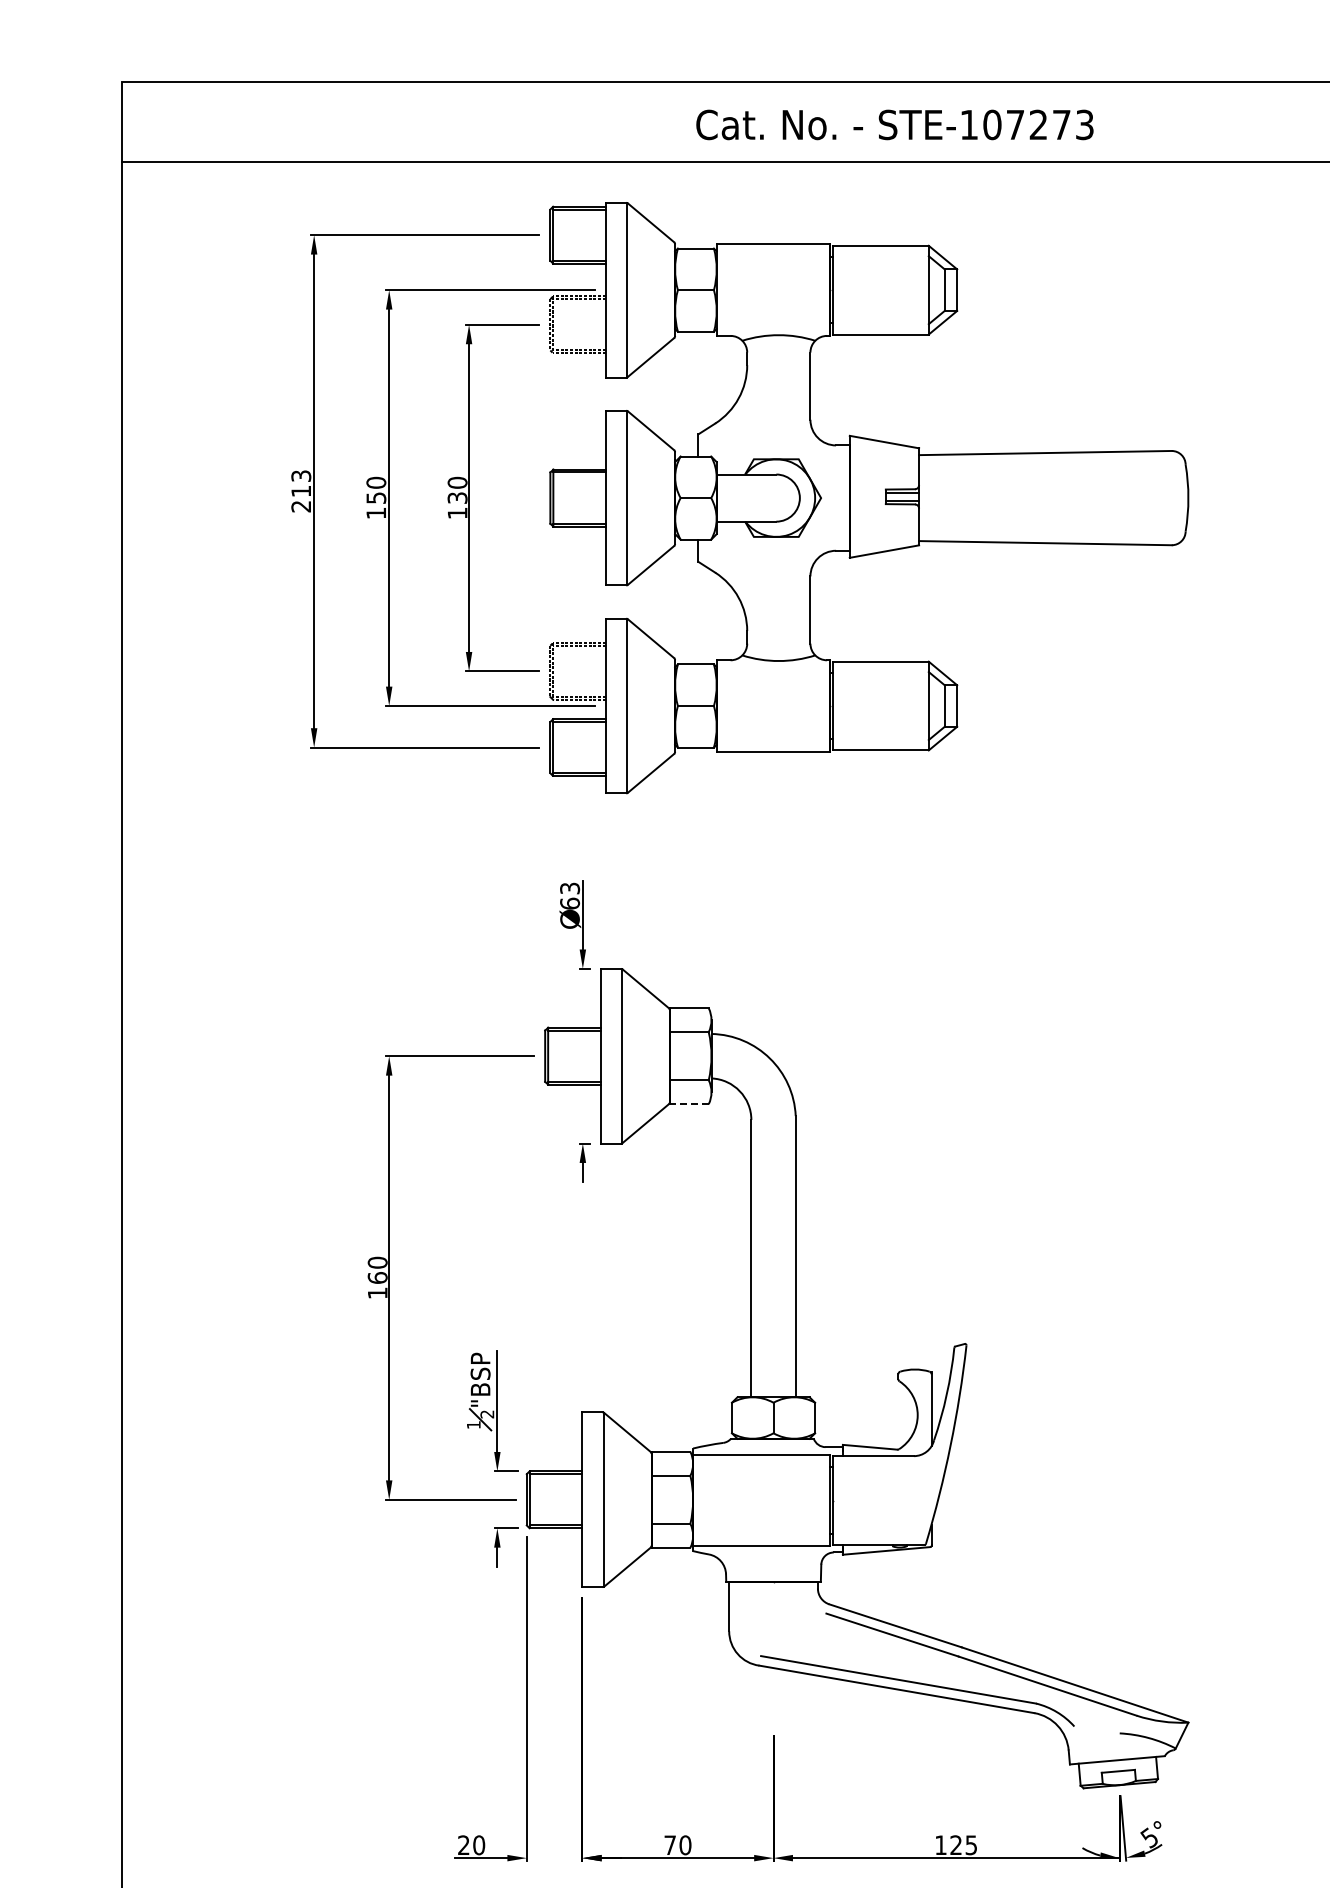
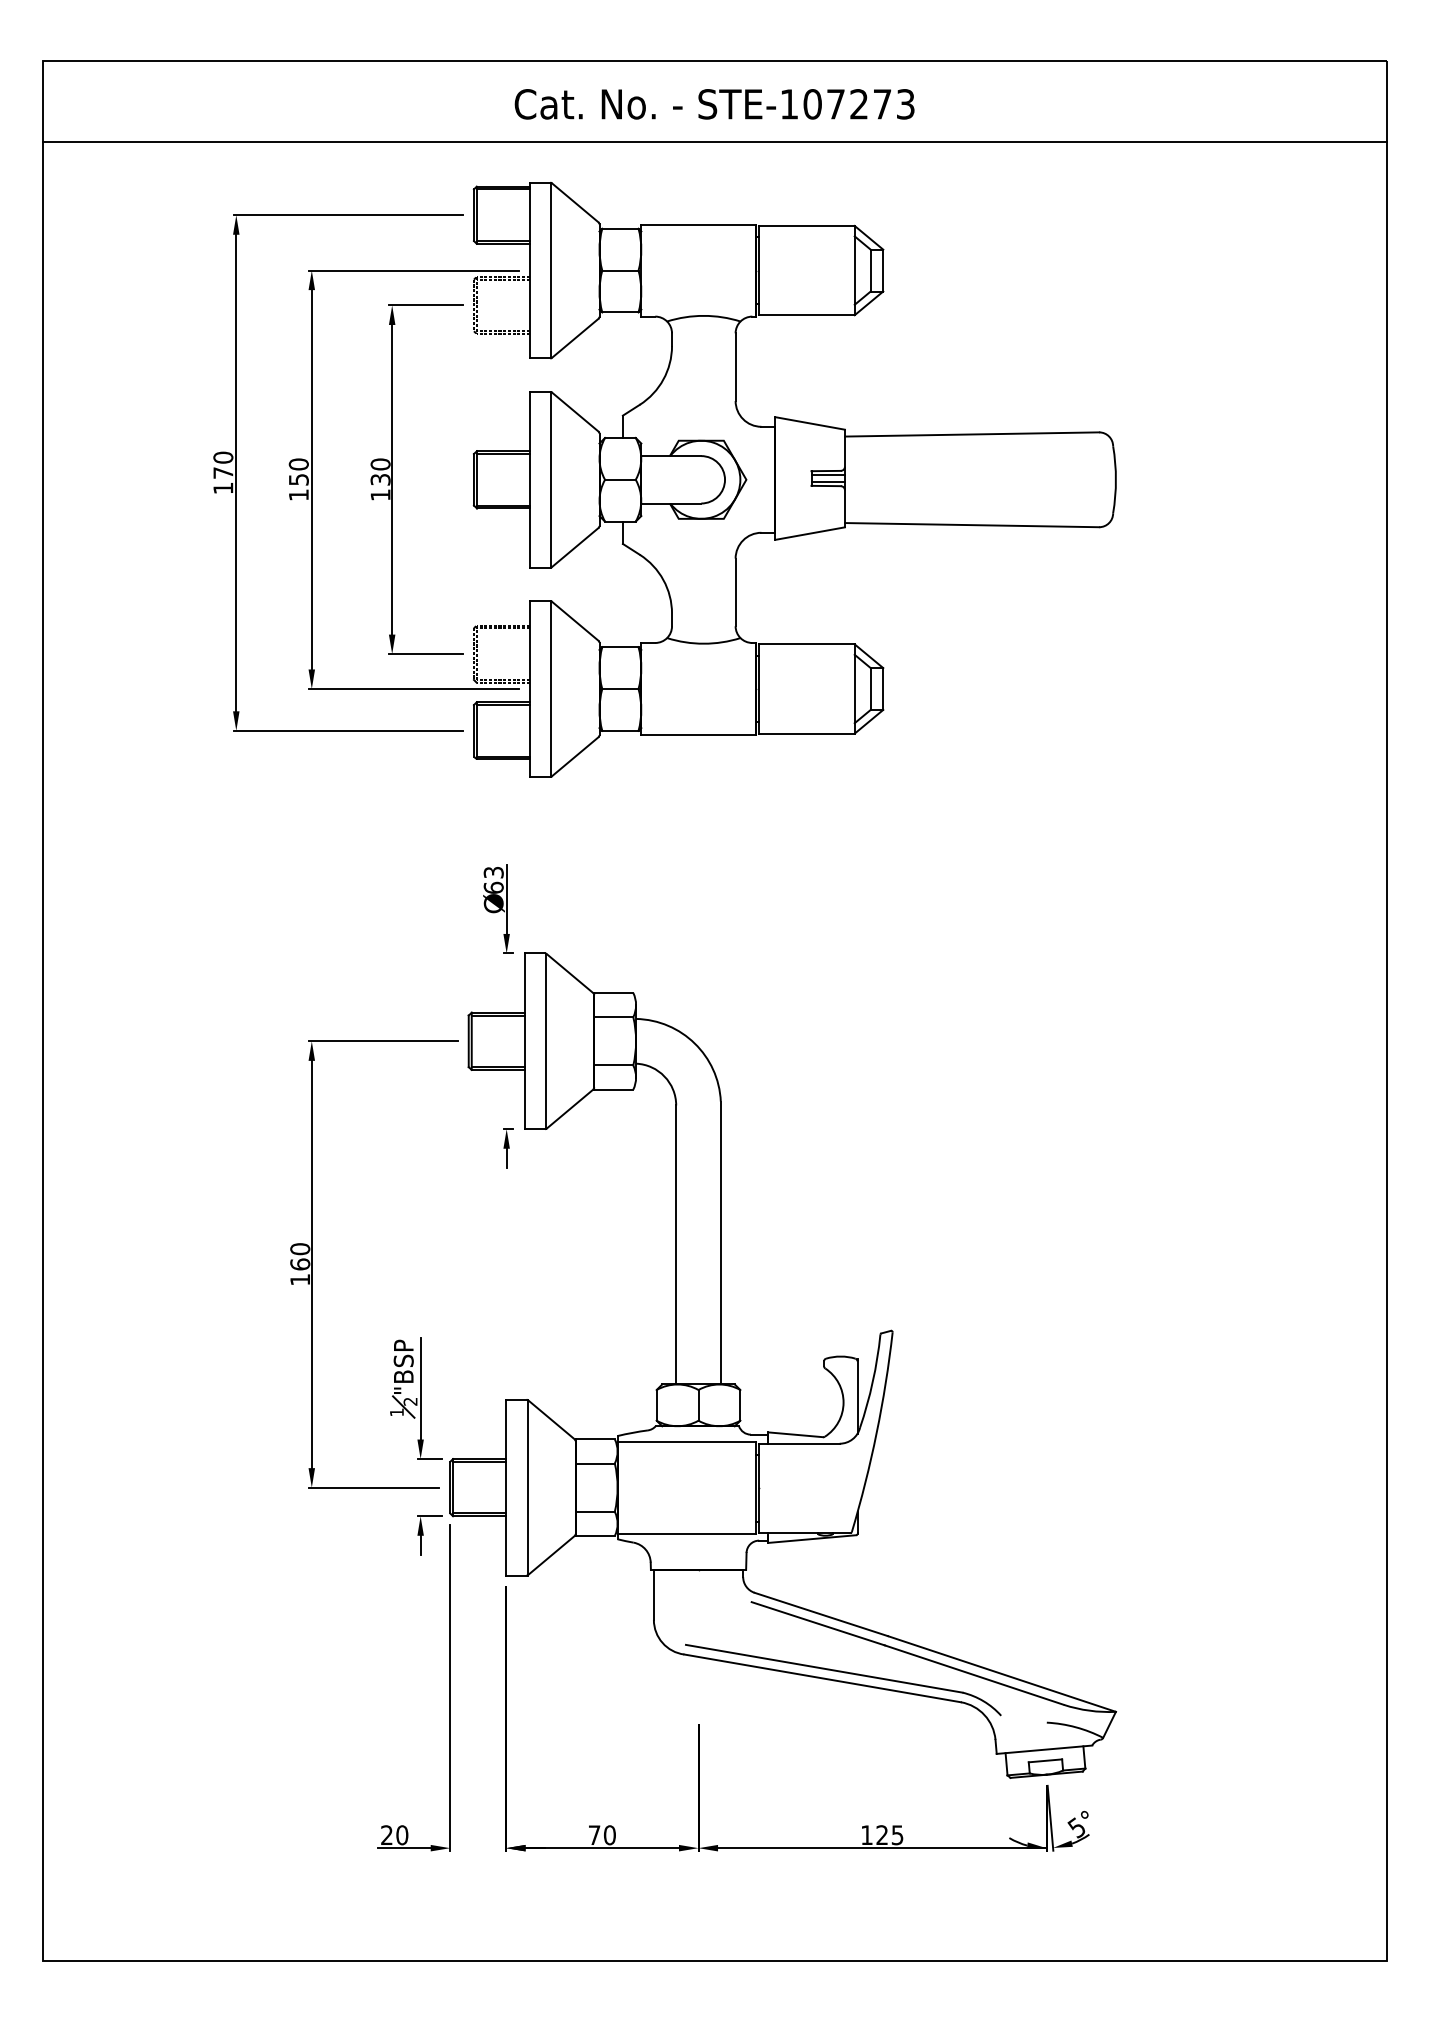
text: (894, 125) -> (714, 104), moved
text: (301, 490) -> (223, 472), 213 -> 170
line: (689, 1104) -> (613, 1089), dashed -> solid

